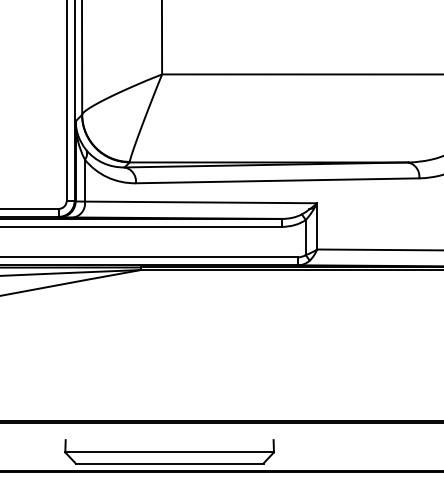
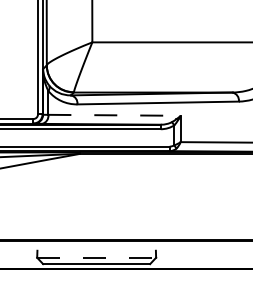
line: (202, 202) -> (115, 115), solid -> dashed
line: (171, 451) -> (97, 257), solid -> dashed

